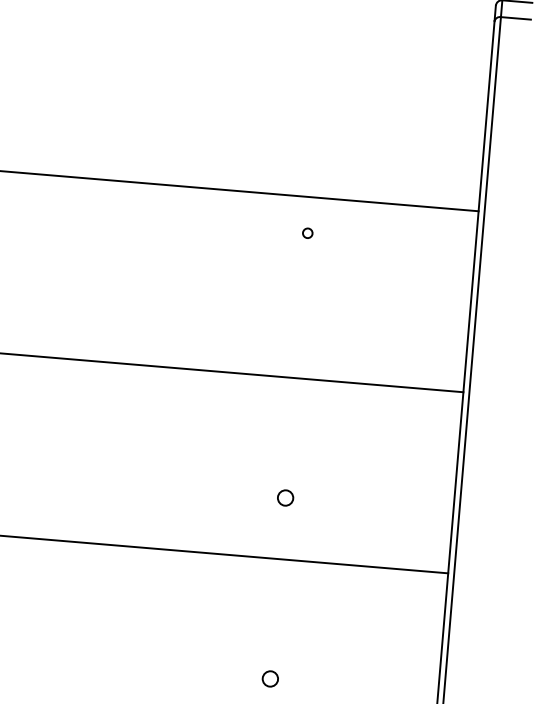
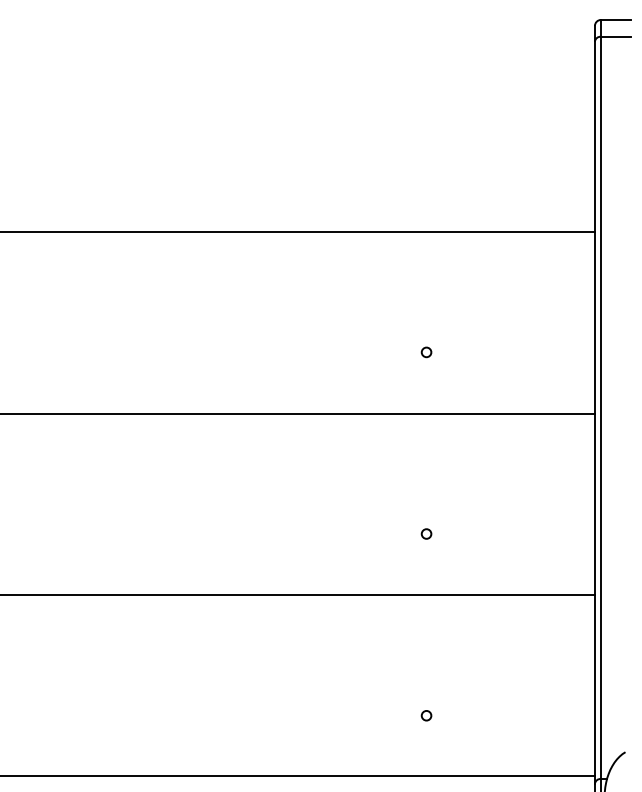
circle: (307, 233) -> (426, 352), moved
circle: (285, 497) -> (426, 533), size x0.62
circle: (270, 678) -> (426, 715), size x0.62

